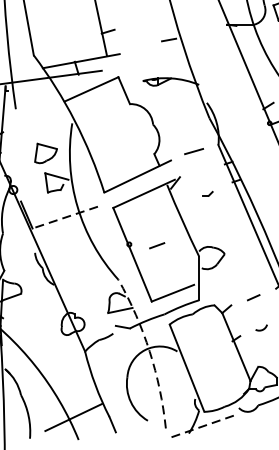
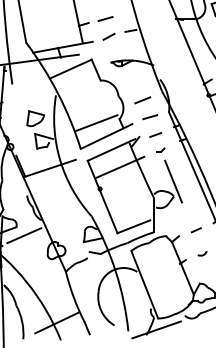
line: (136, 23) -> (105, 18), added
line: (140, 47) -> (108, 36), added
line: (184, 129) -> (142, 100), added
line: (124, 159) -> (96, 123), added
line: (155, 215) -> (120, 166), added
line: (65, 217) -> (50, 168), dashed -> solid
line: (224, 234) -> (173, 181), added
line: (156, 245) -> (155, 134), moved
line: (31, 304) -> (24, 235), added
arc: (149, 352) -> (115, 272), dashed -> solid
line: (202, 426) -> (156, 329), dashed -> solid

